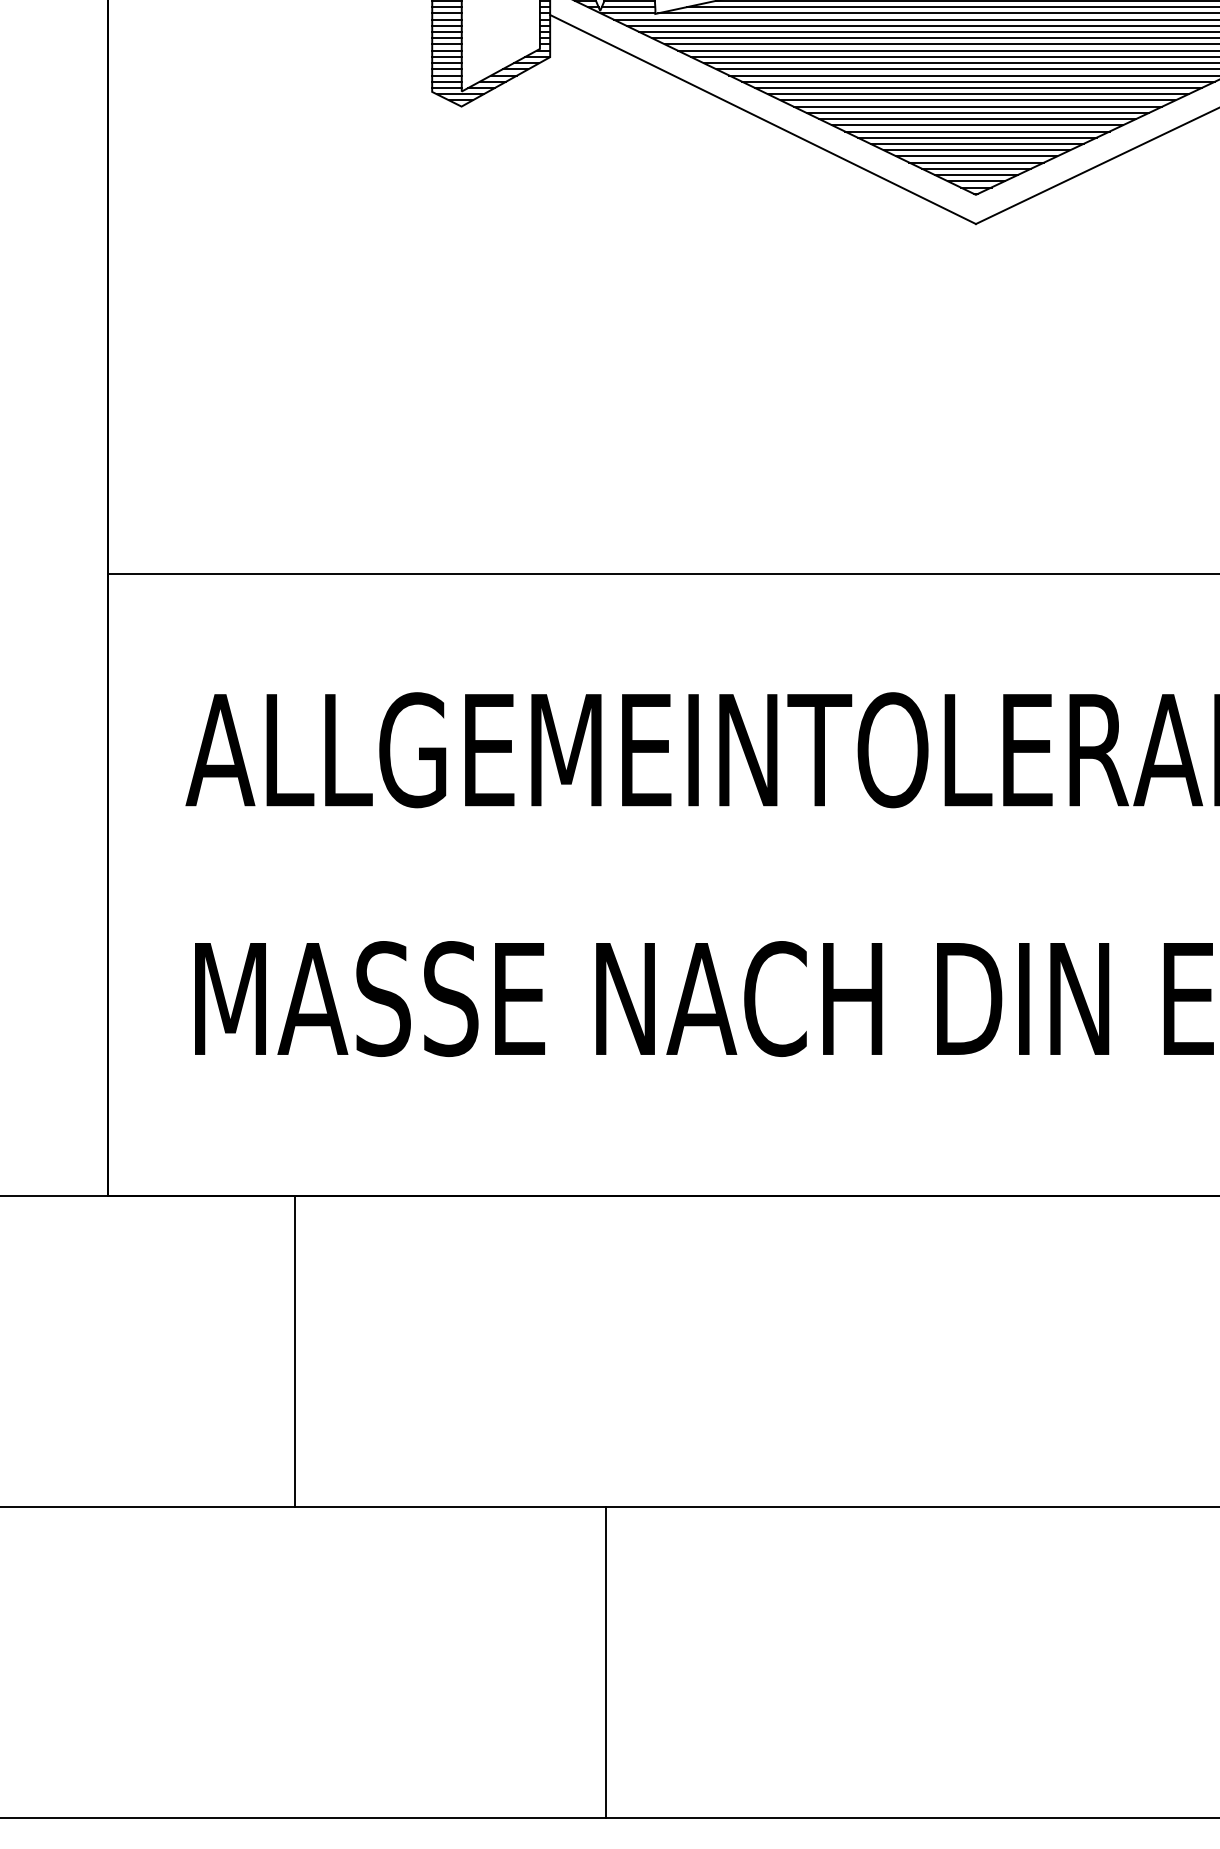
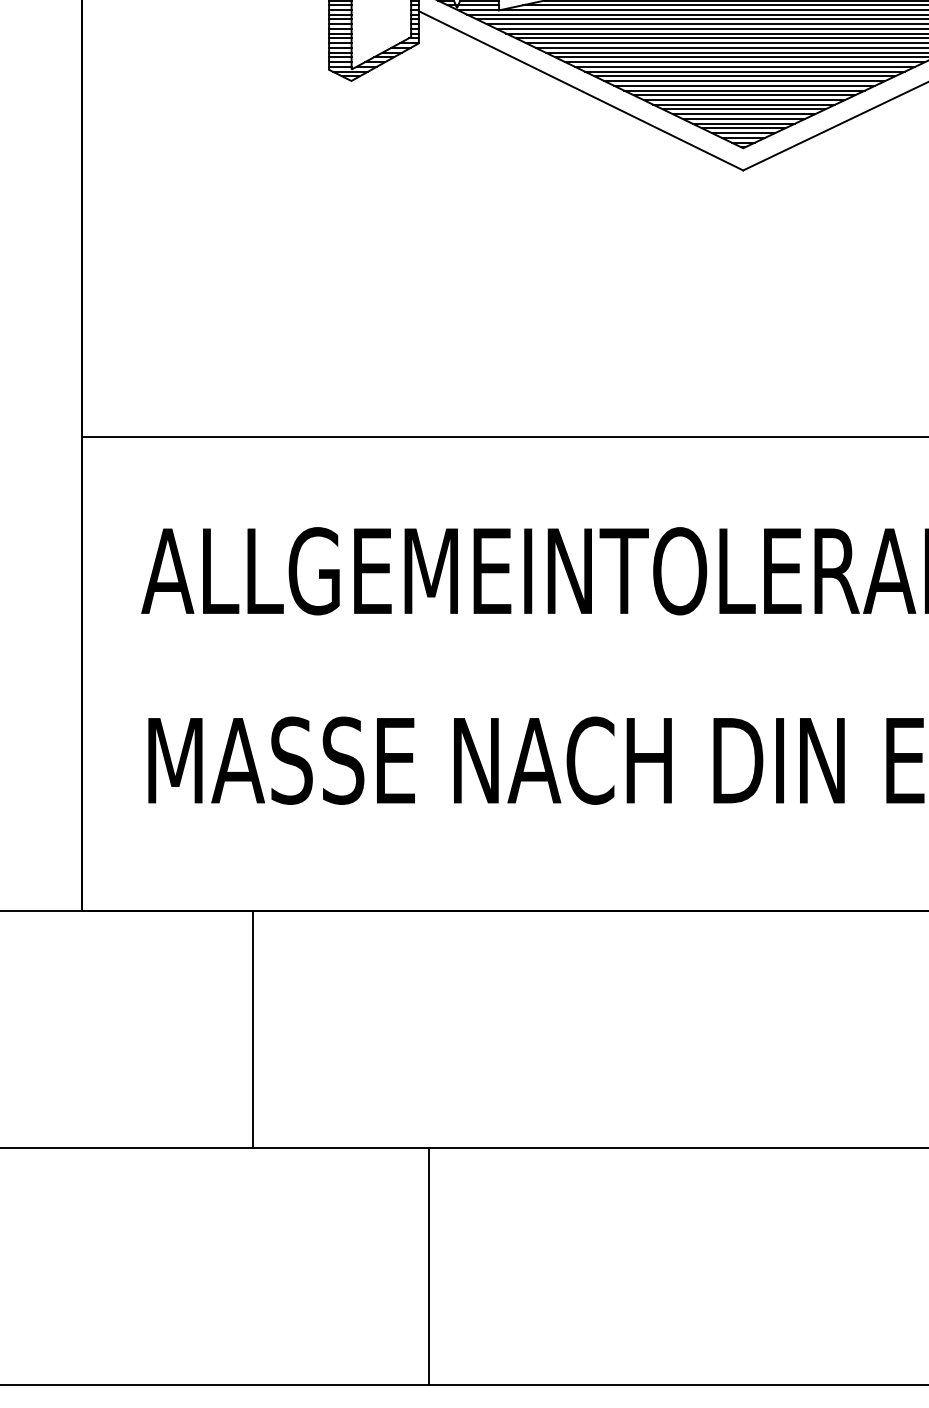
line: (294, 1351) -> (252, 1029), moved
line: (605, 1662) -> (429, 1266), moved

